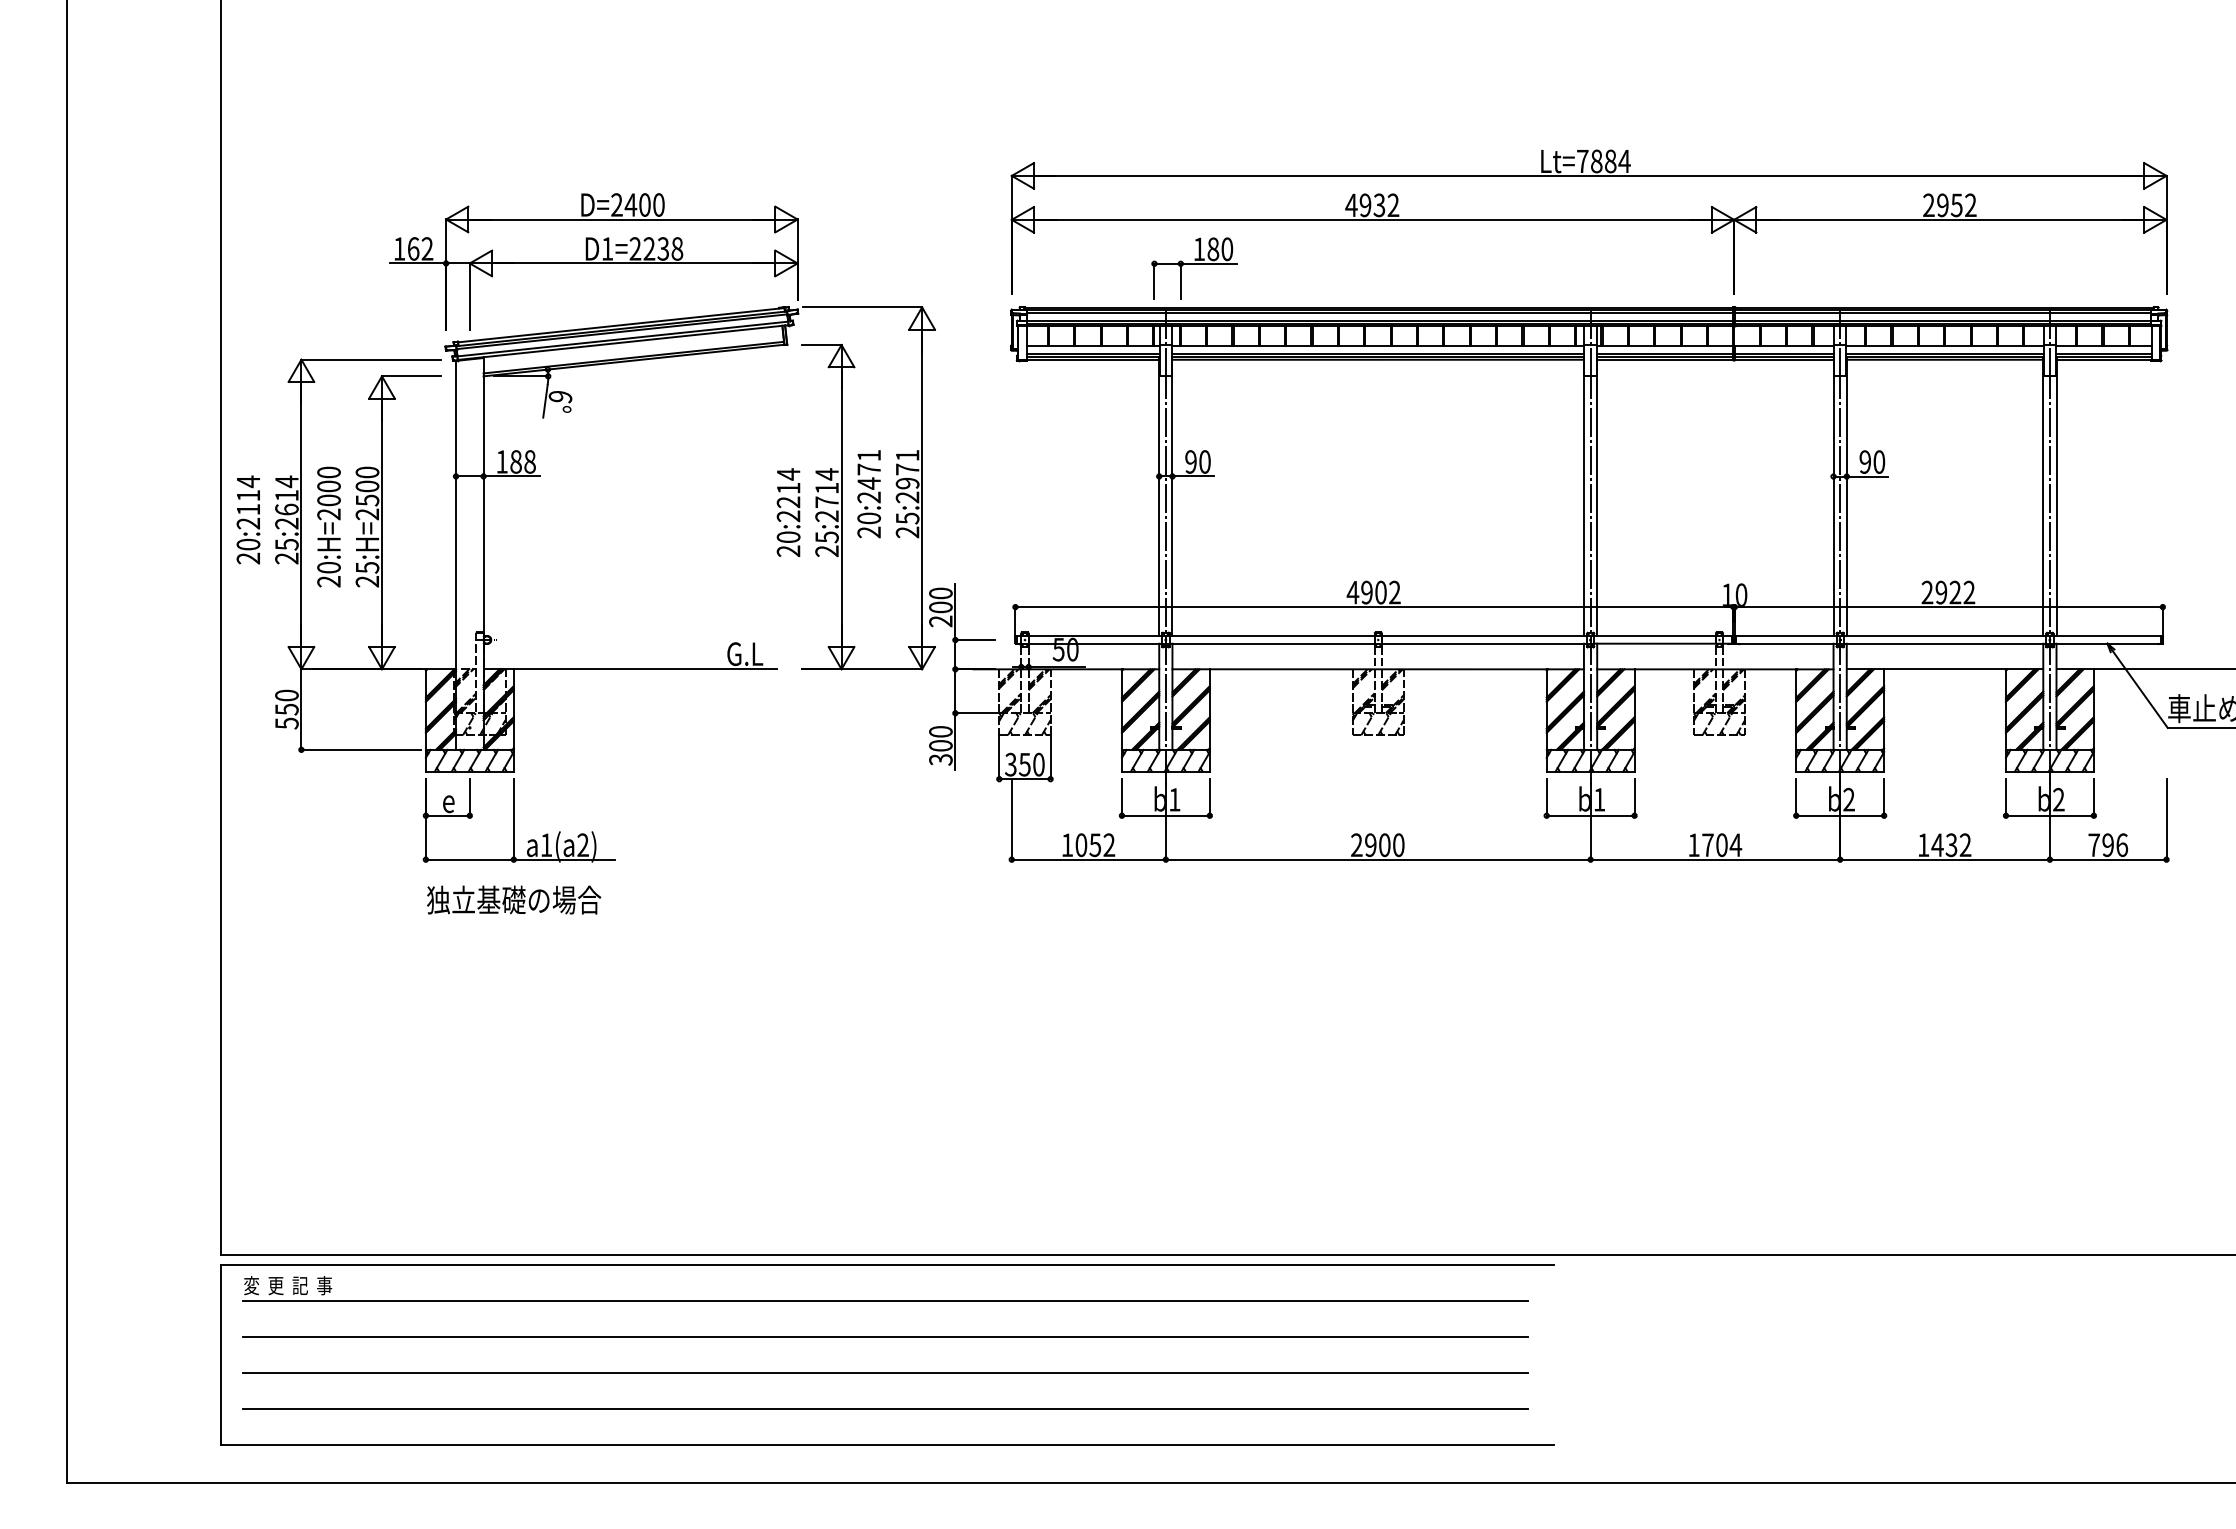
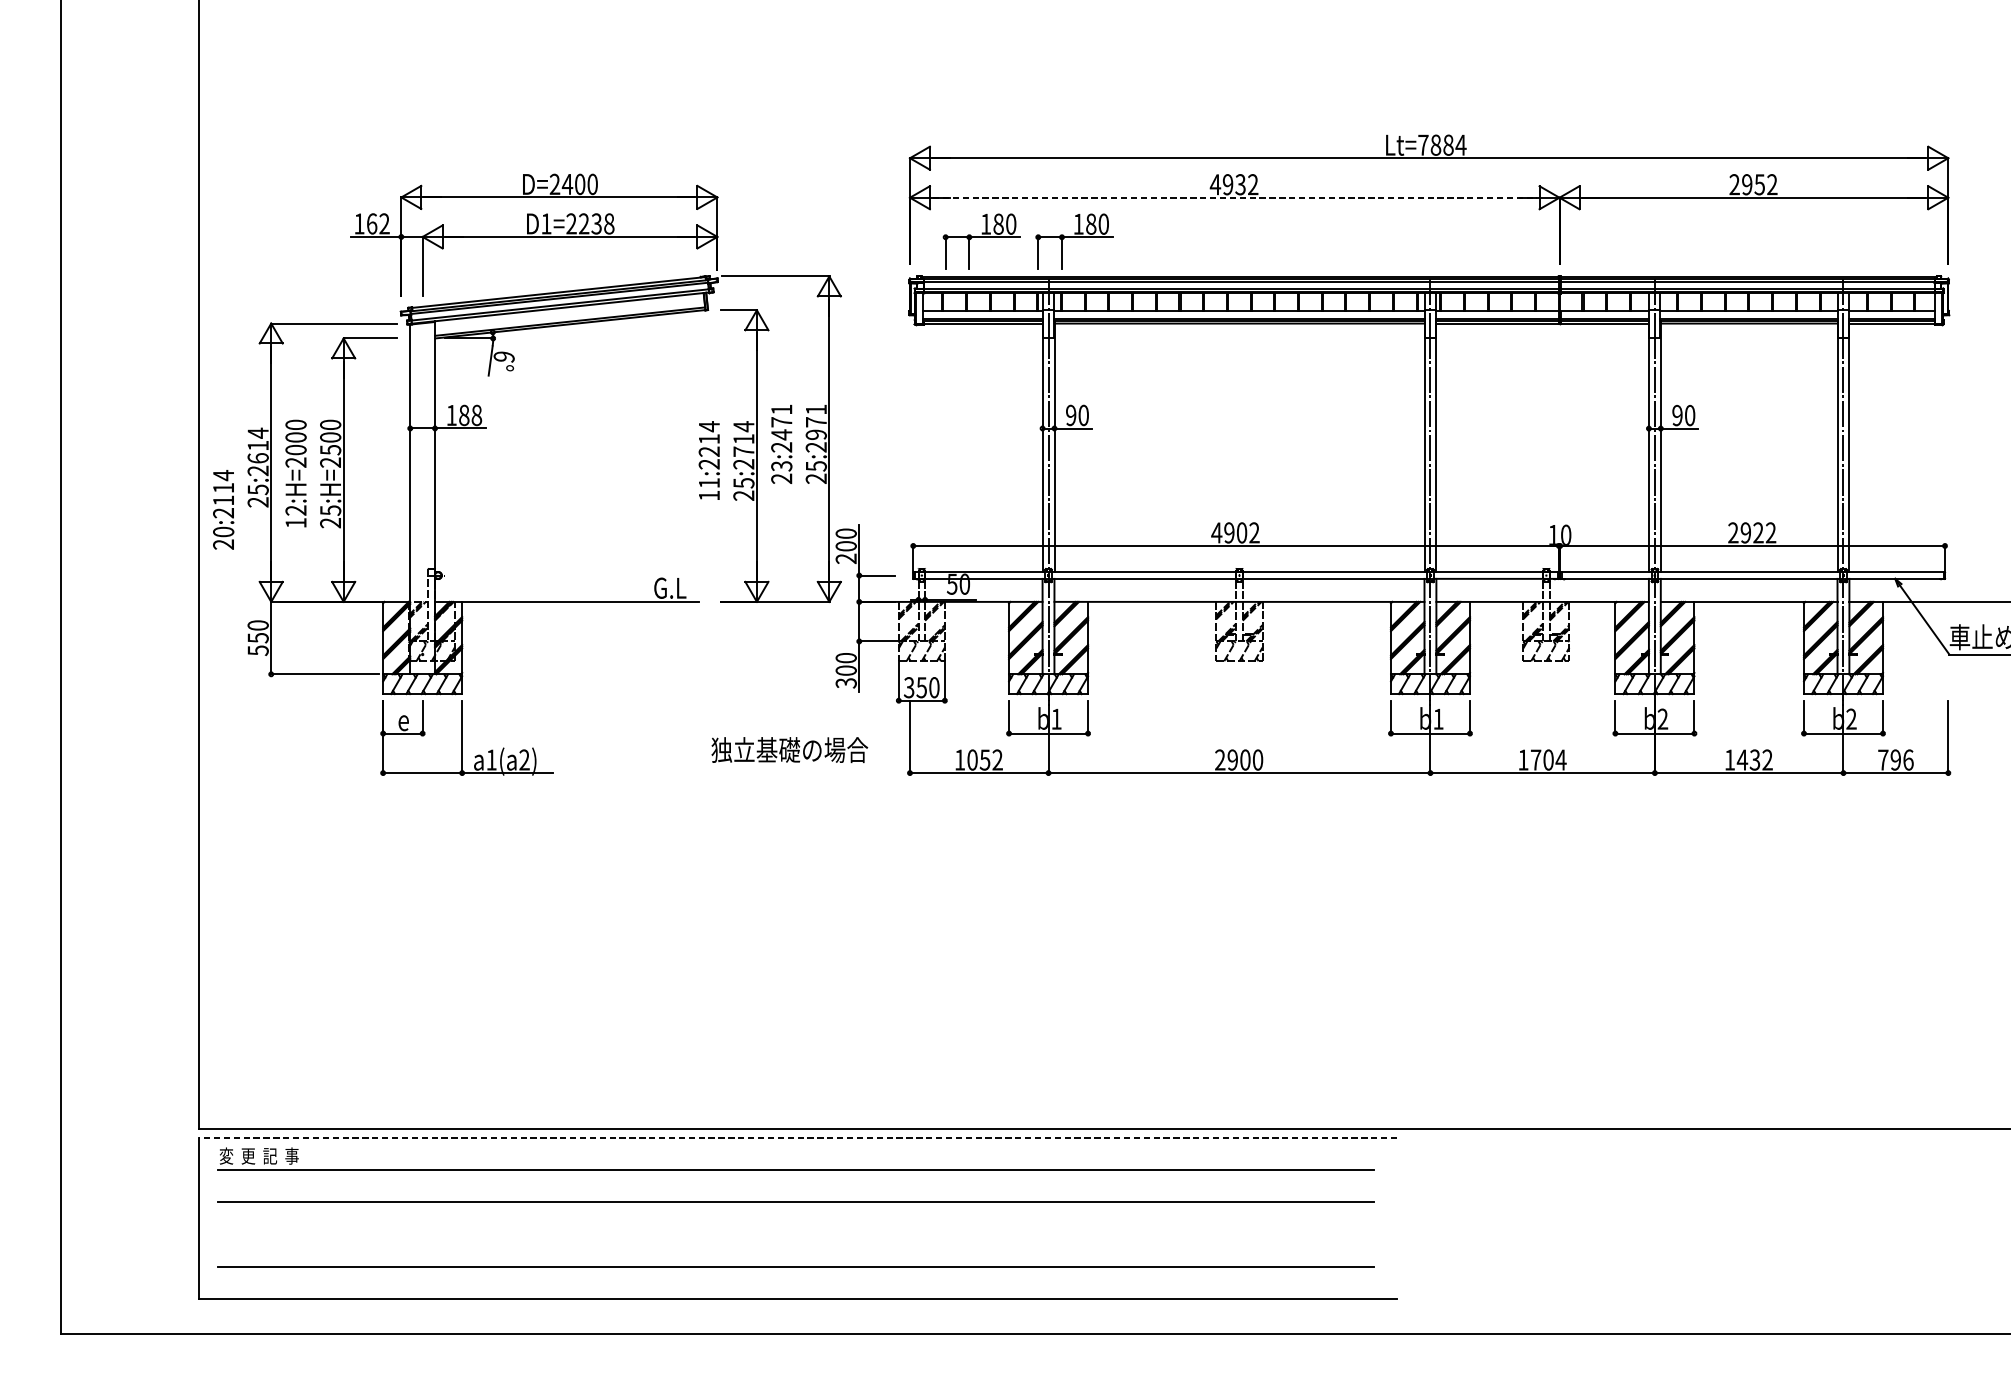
line: (1372, 219) -> (1234, 197), solid -> dashed
part: (1091, 268) -> (981, 241), added
text: (868, 518) -> (781, 466), 20:2471 -> 23:2471
text: (248, 519) -> (223, 509), moved
text: (788, 544) -> (709, 489), 20:2214 -> 11:2214
text: (328, 574) -> (295, 516), 20:H=2000 -> 12:H=2000
text: (514, 899) -> (790, 749), moved
line: (886, 1265) -> (797, 1137), solid -> dashed
line: (885, 1373) -> (796, 1235), removed

